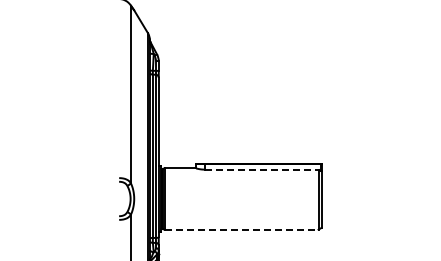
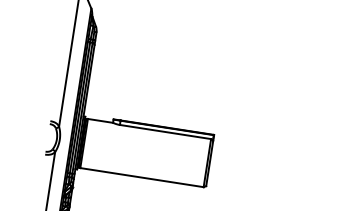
line: (261, 169) -> (165, 131), dashed -> solid
line: (241, 229) -> (141, 177), dashed -> solid

